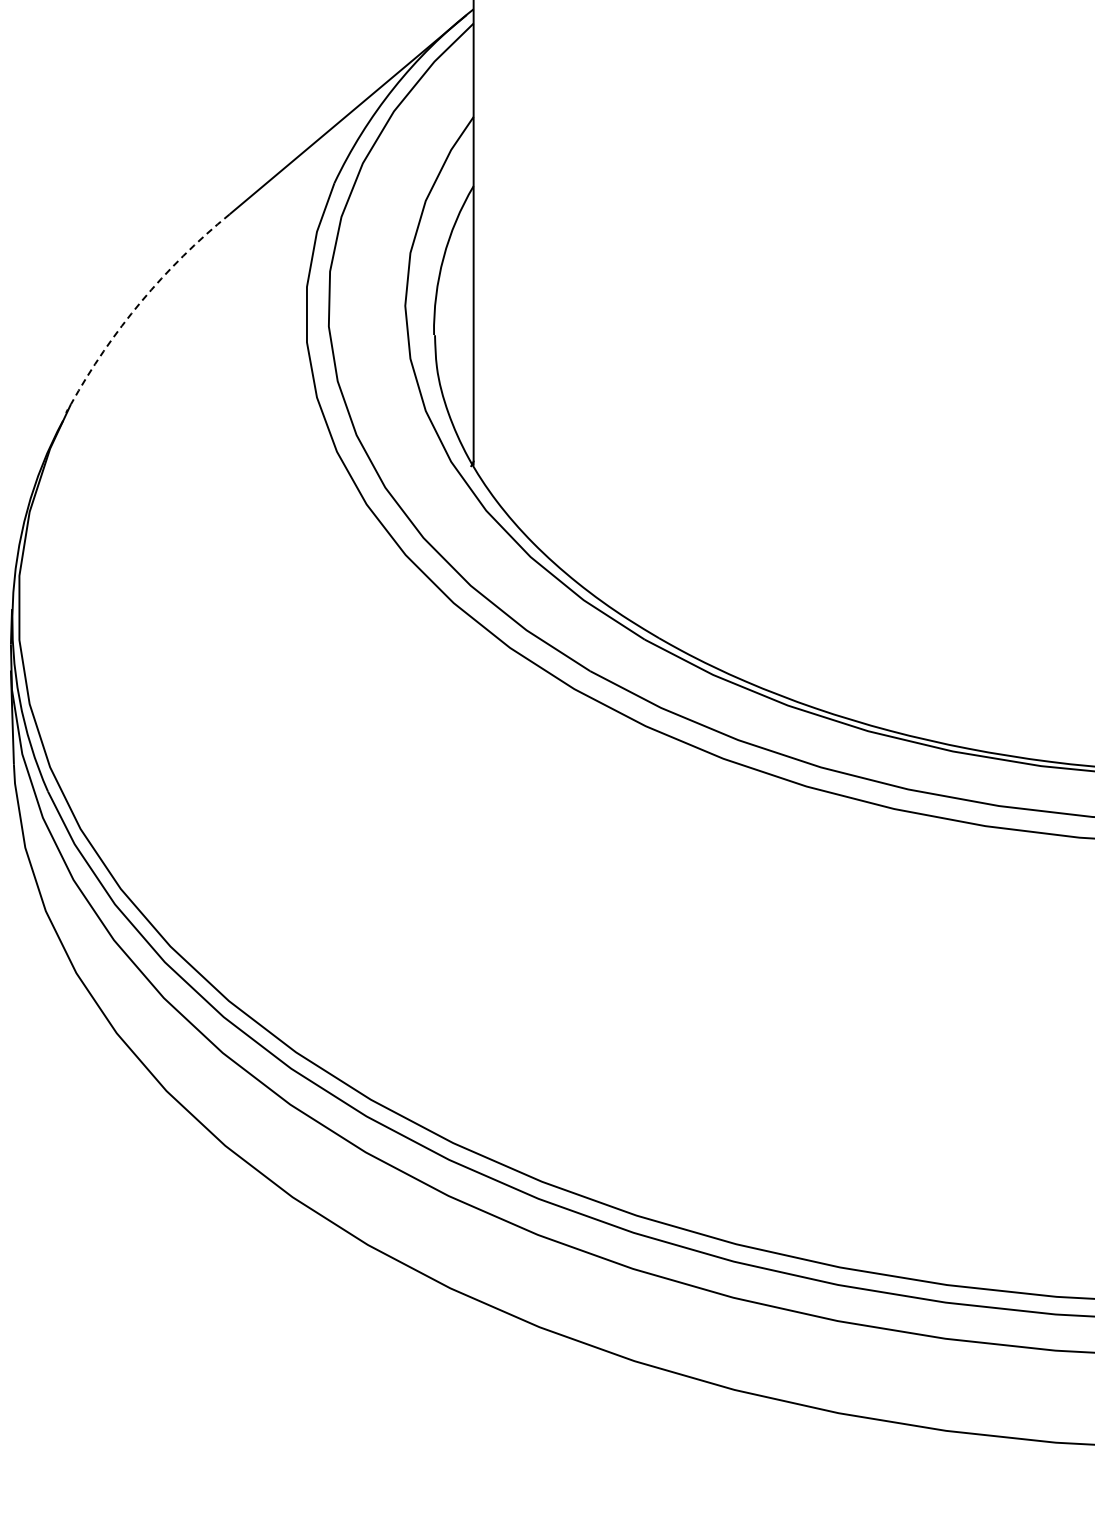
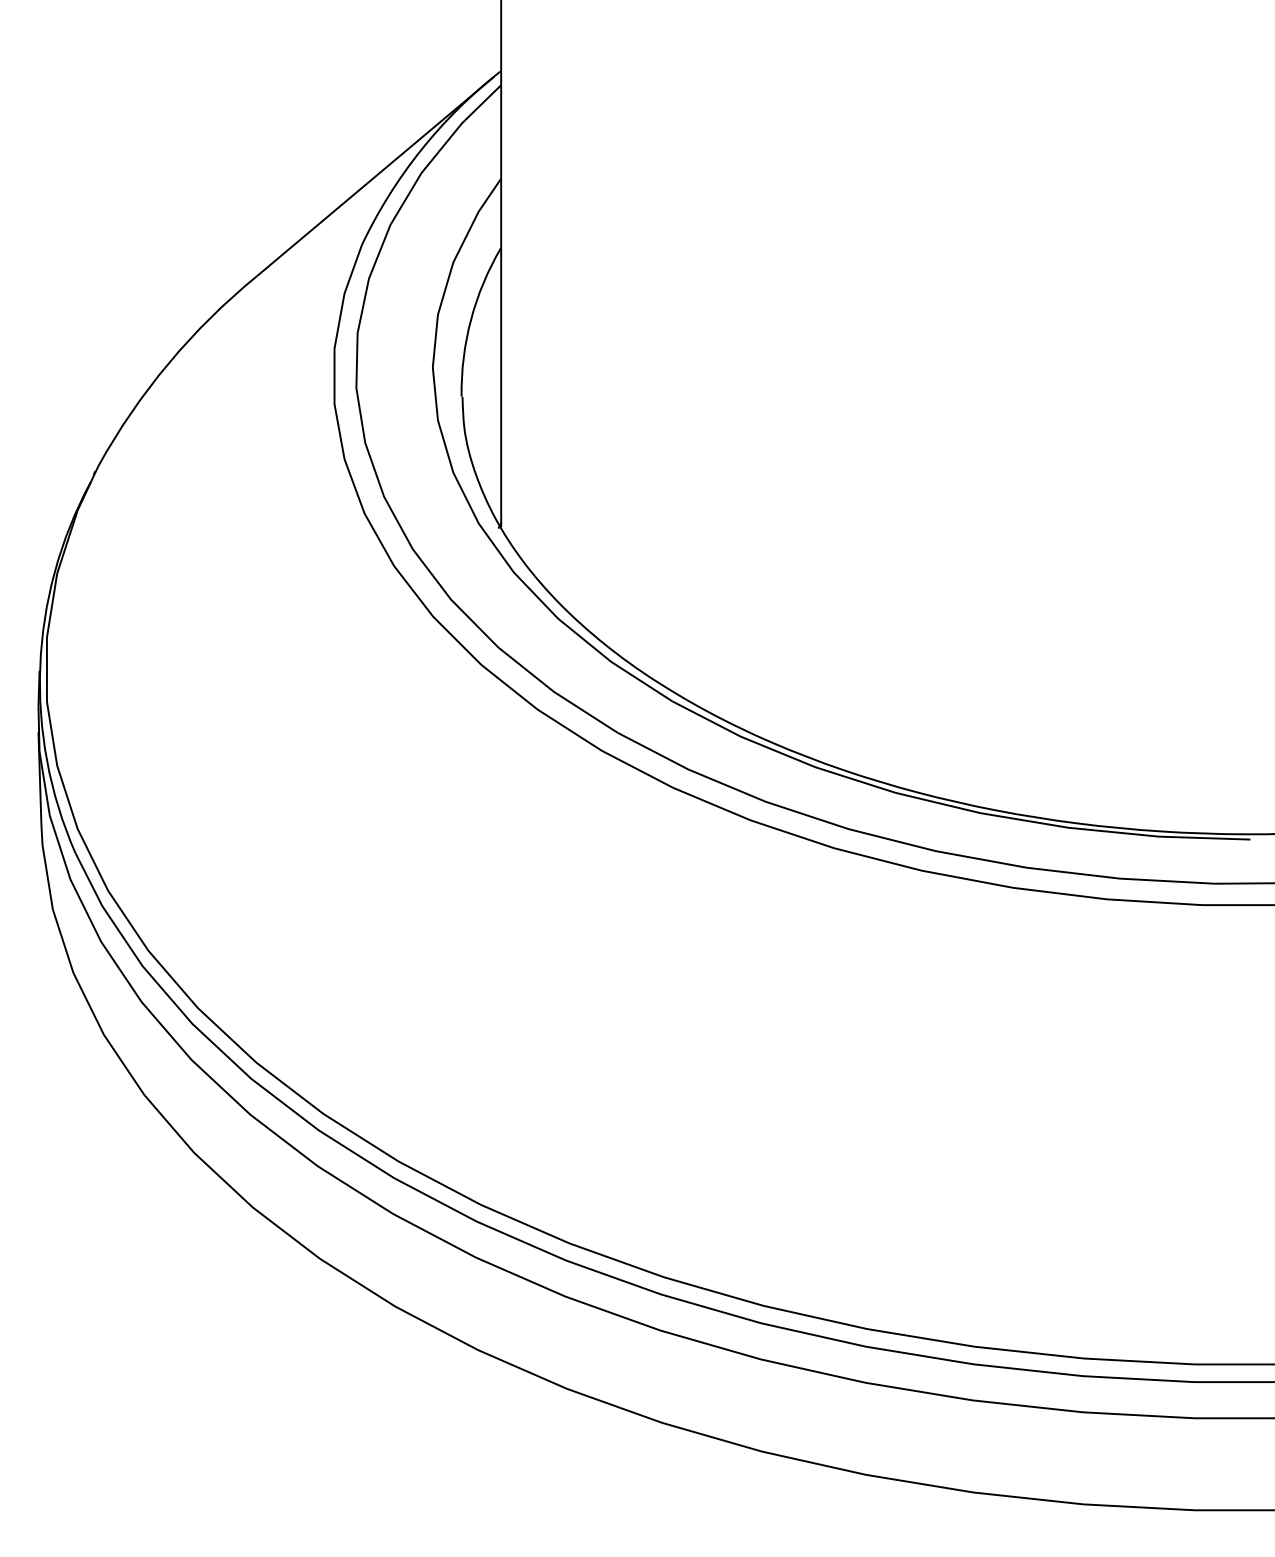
arc: (140, 301) -> (168, 363), dashed -> solid

